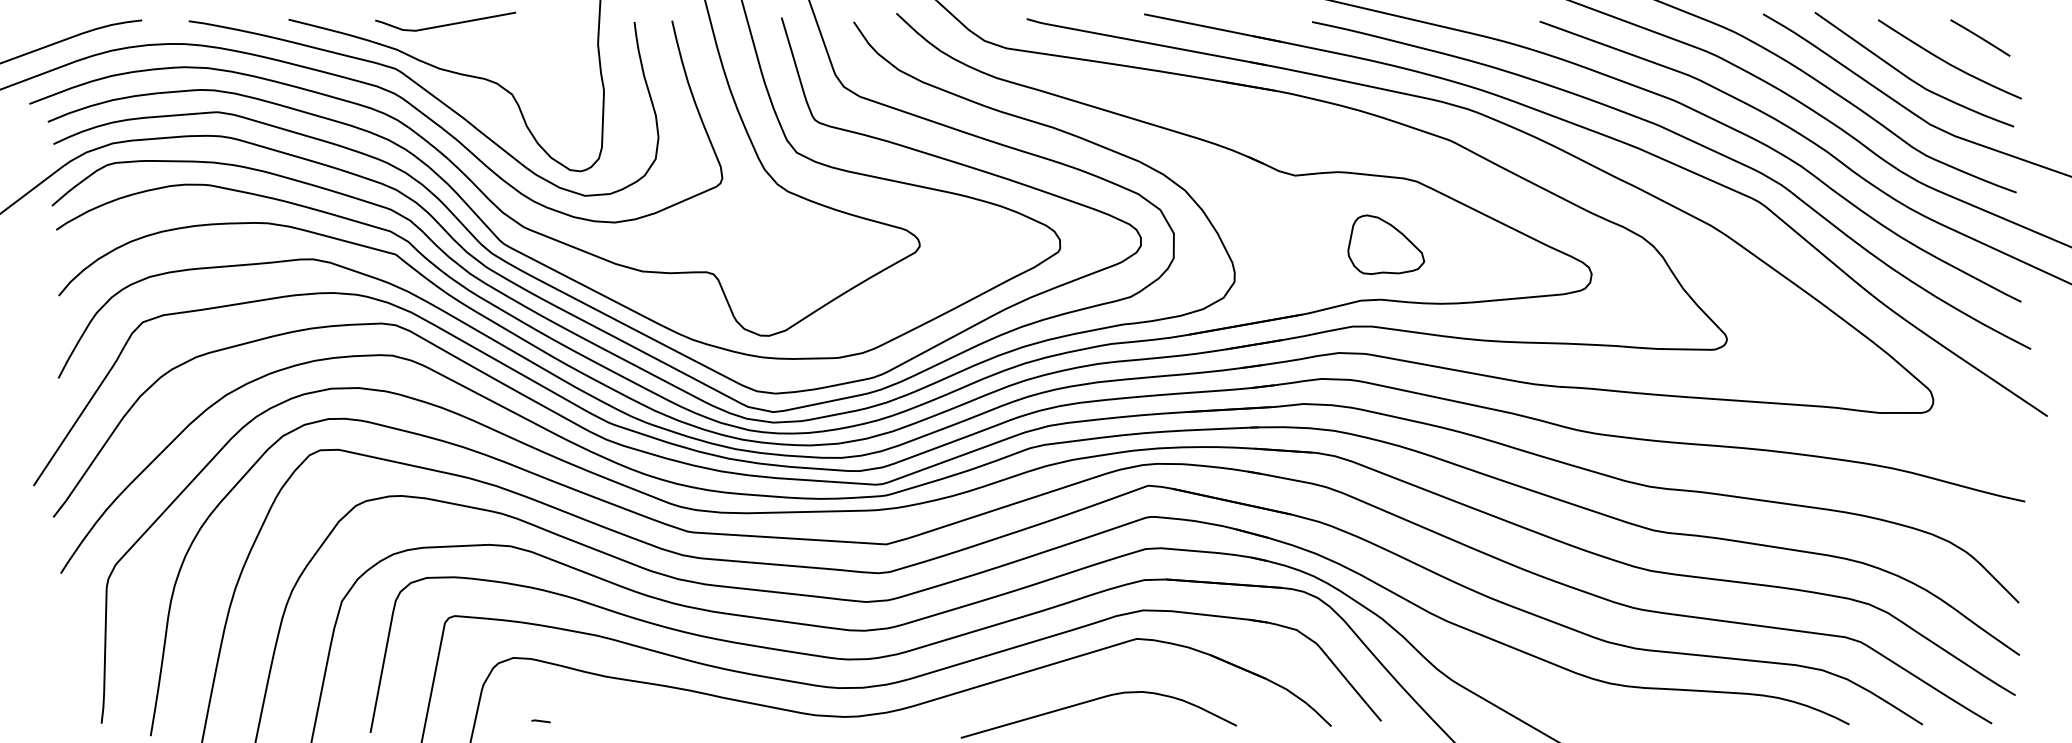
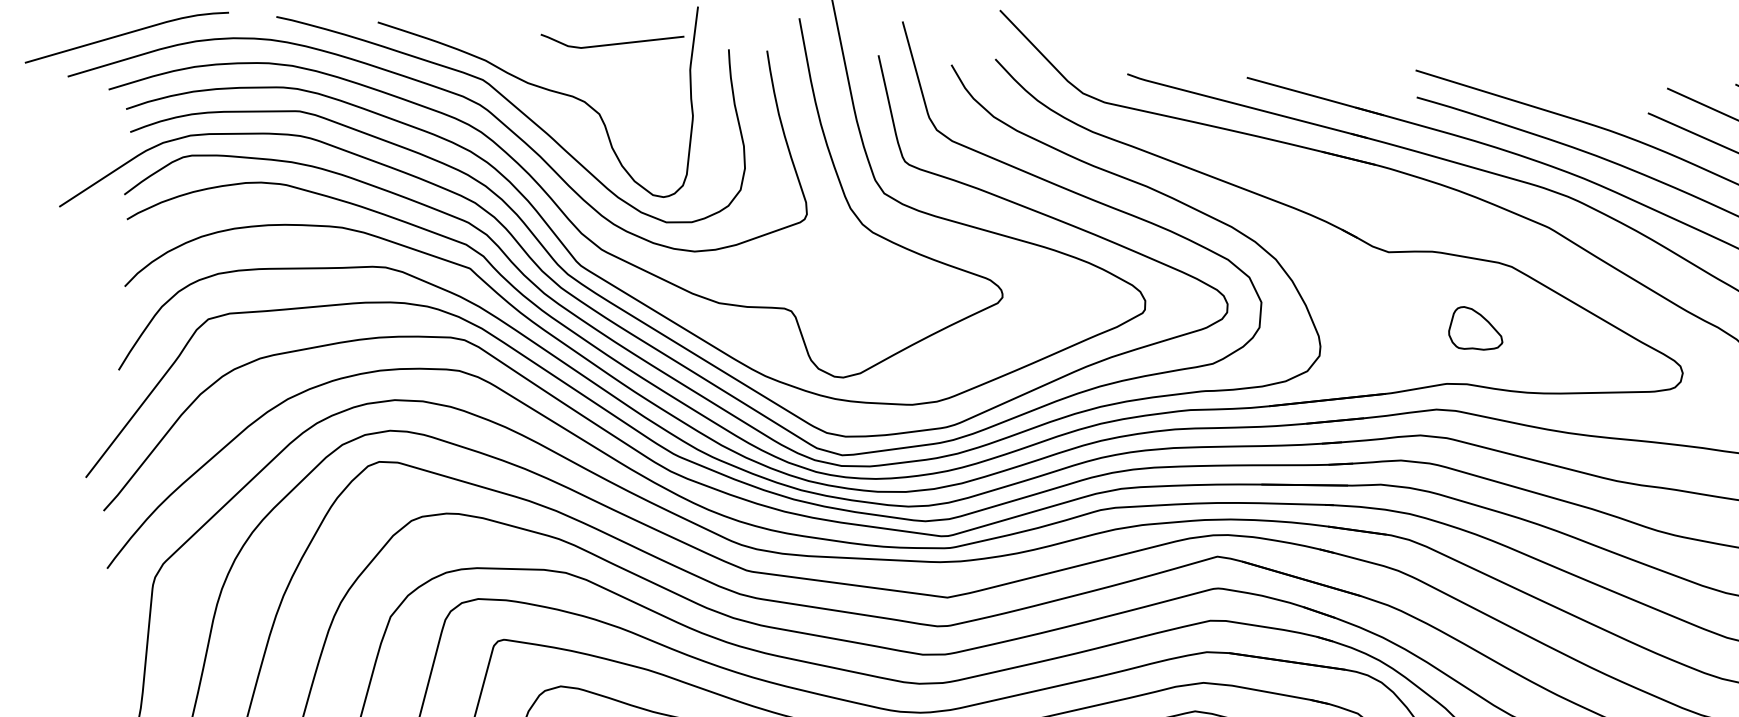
line: (445, 24) -> (611, 43), moved
part: (1386, 244) -> (1476, 328), size x0.7

